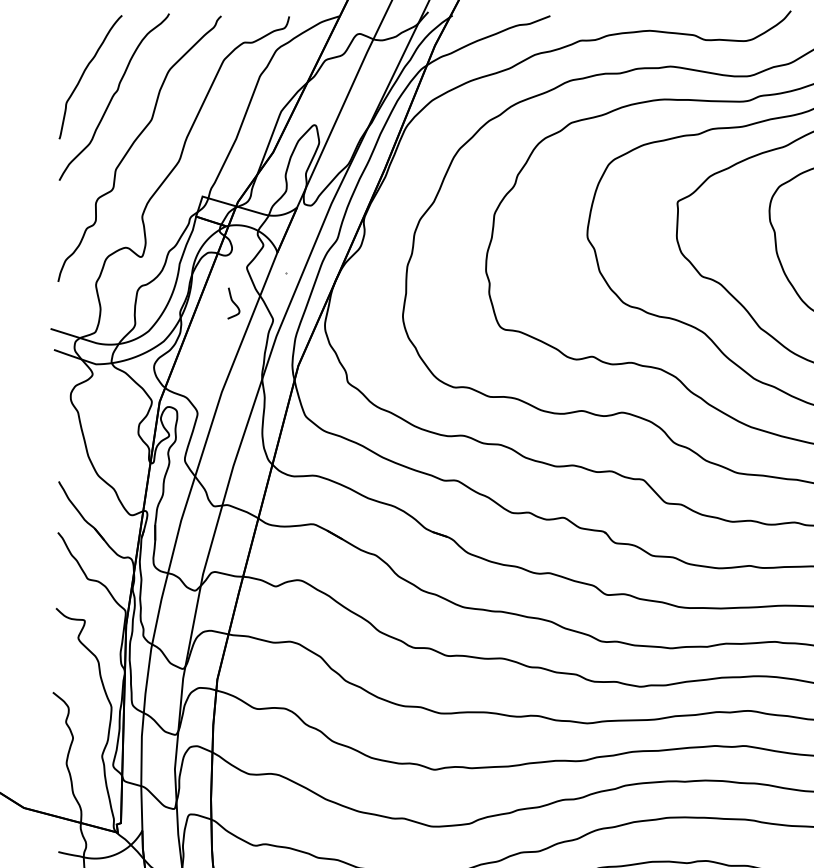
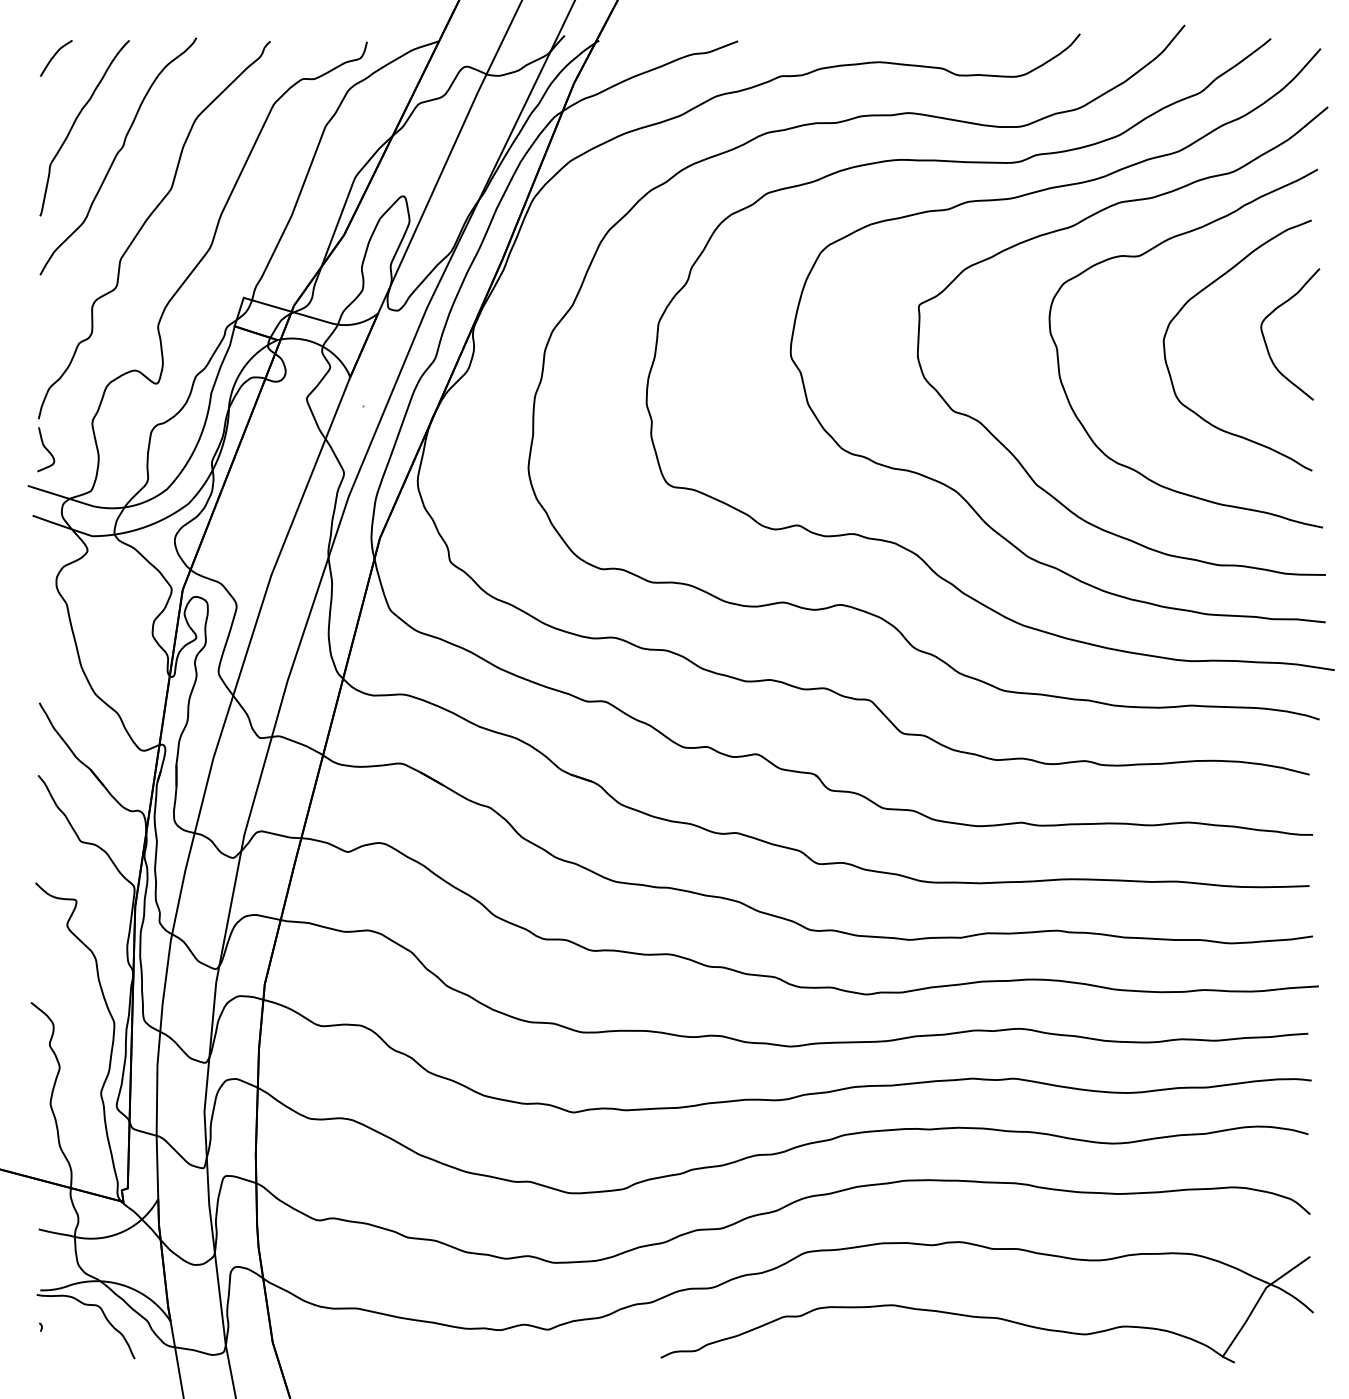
curve: (69, 27) -> (54, 57), added
curve: (234, 303) -> (46, 449), moved

